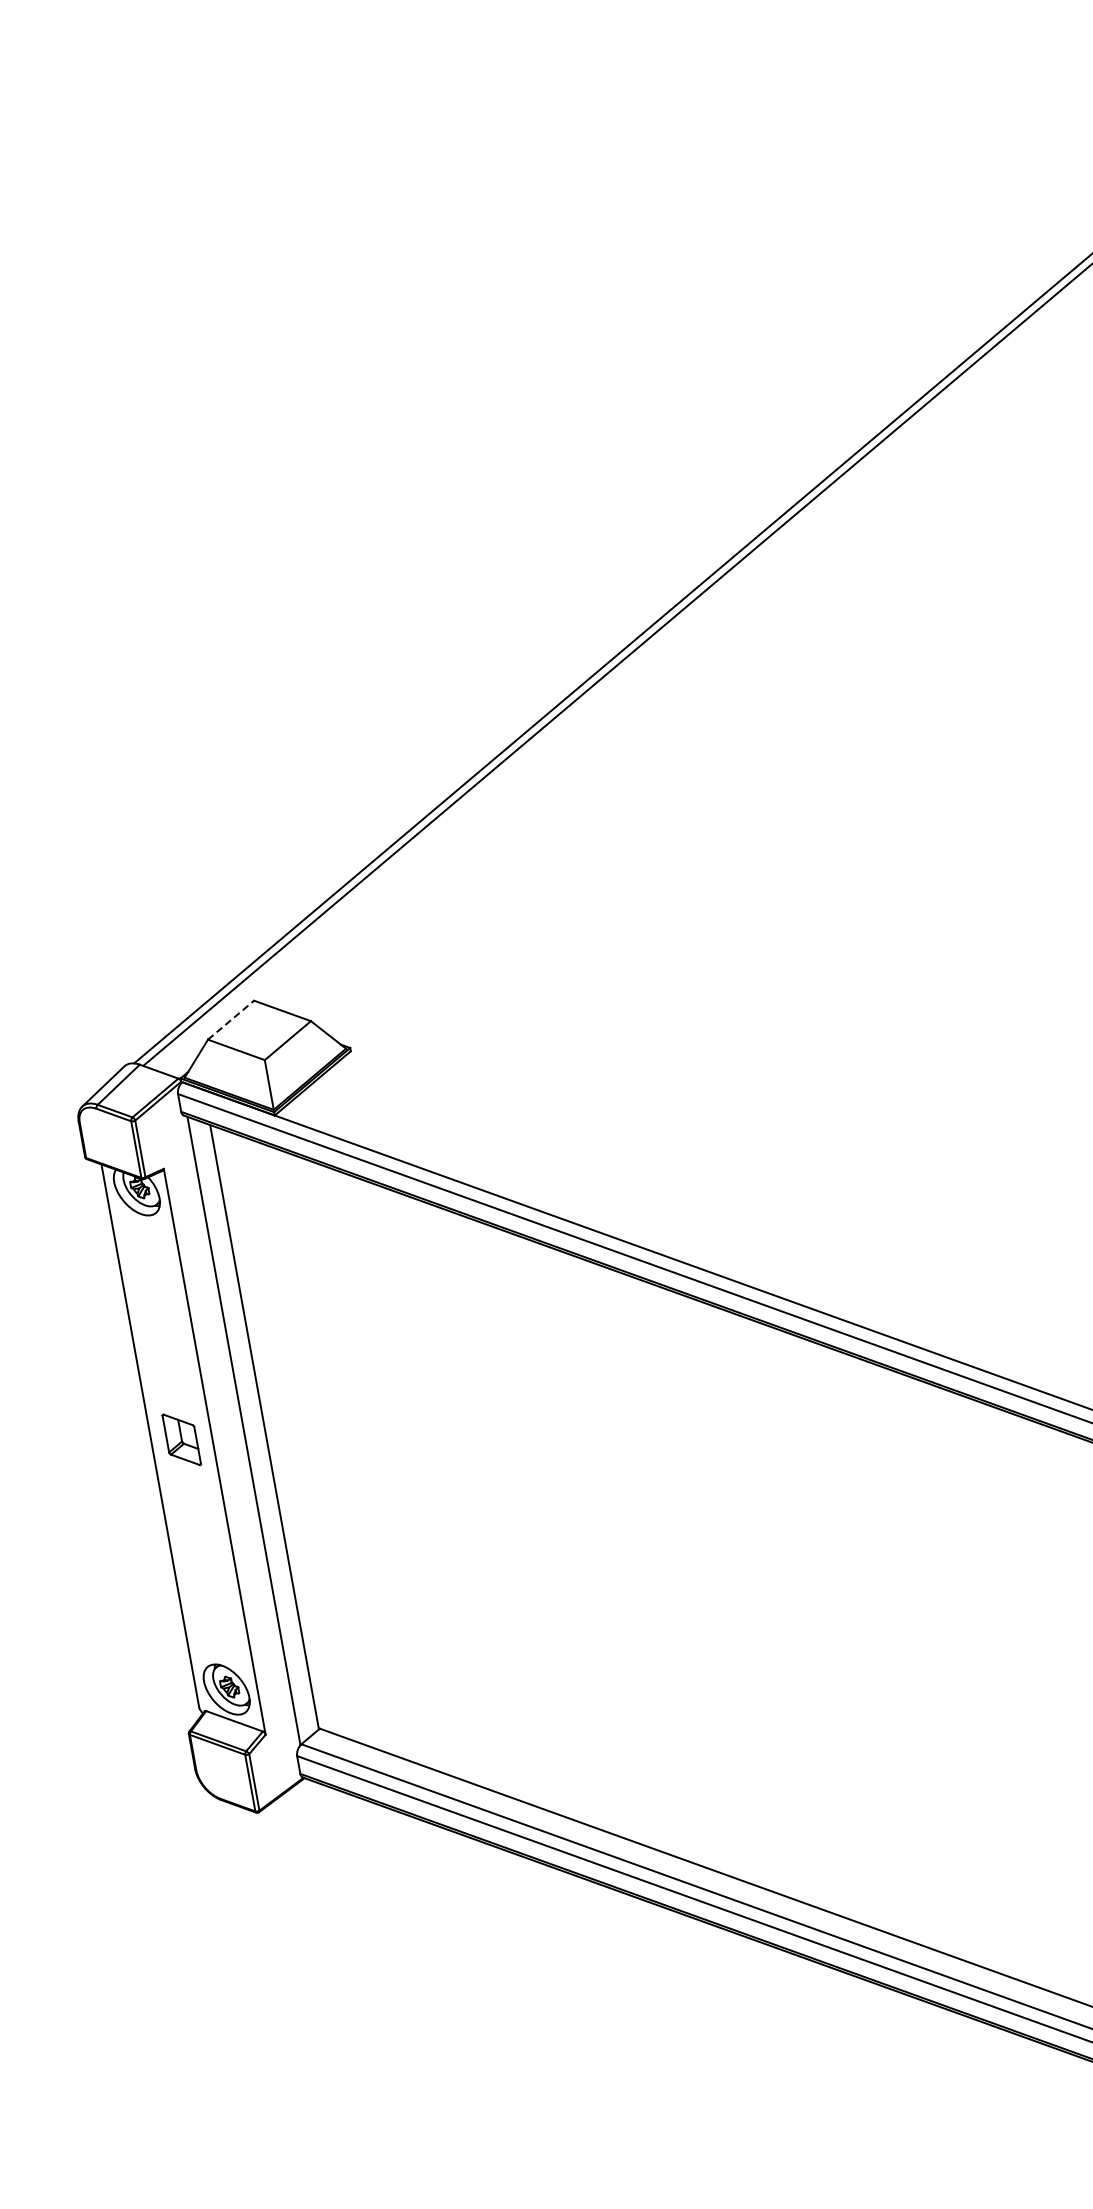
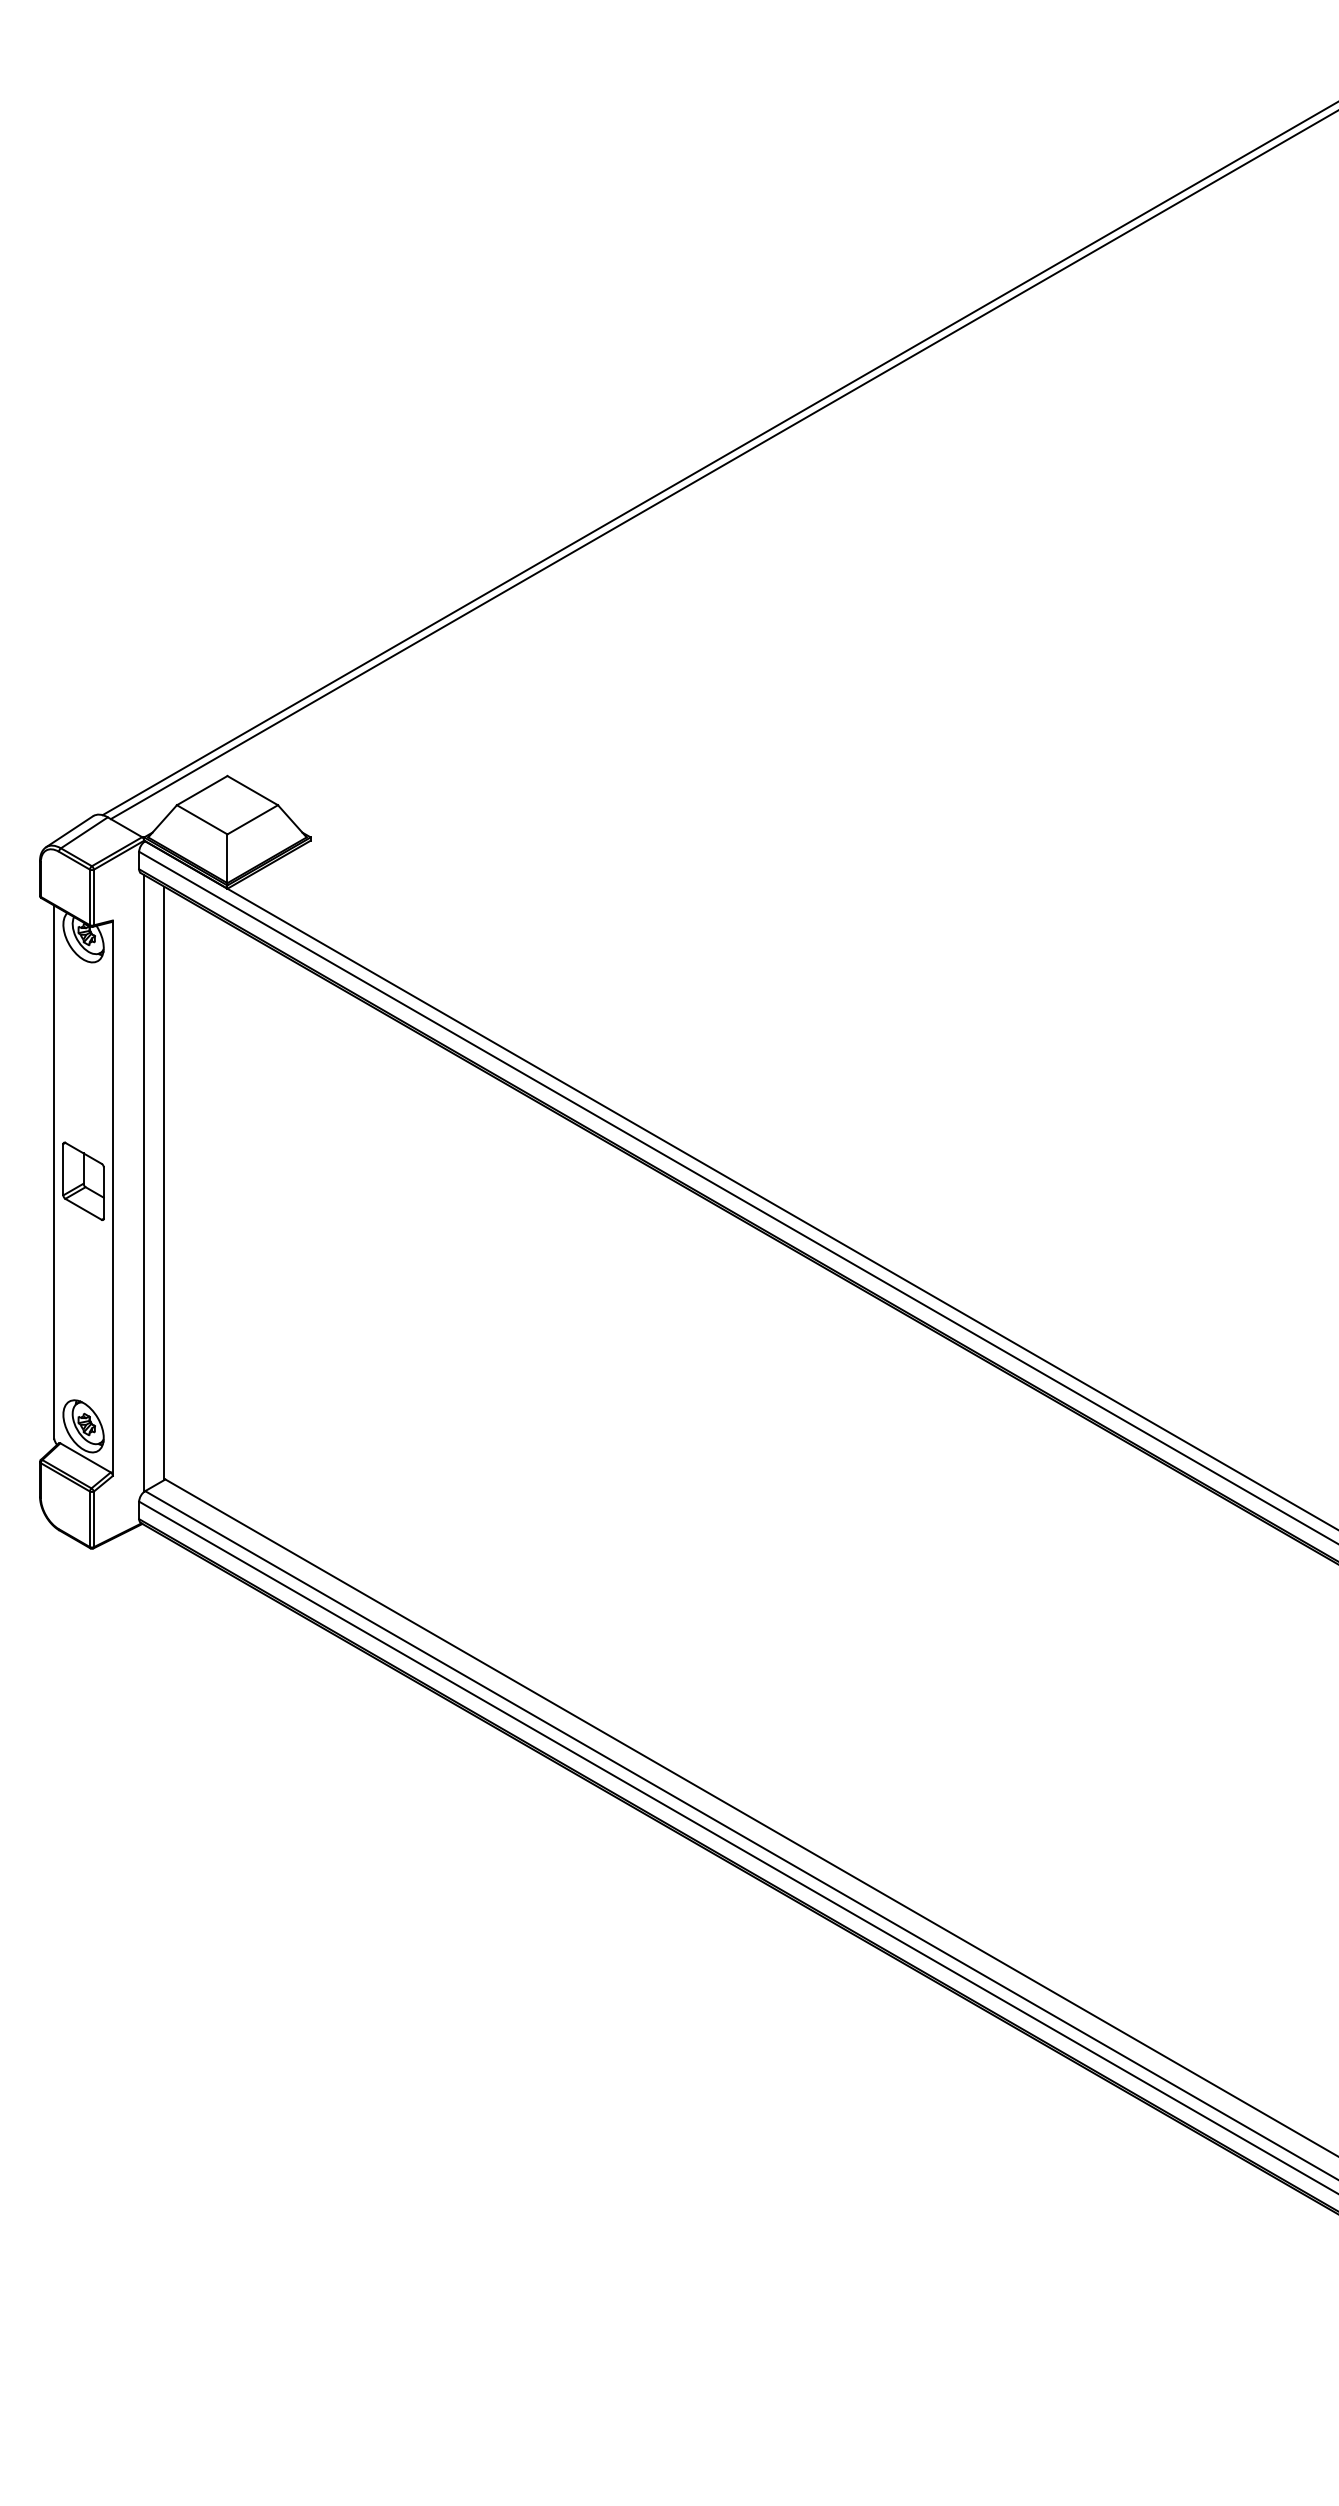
line: (231, 1019) -> (202, 790), dashed -> solid
part: (181, 1439) -> (83, 1180), size x1.43

